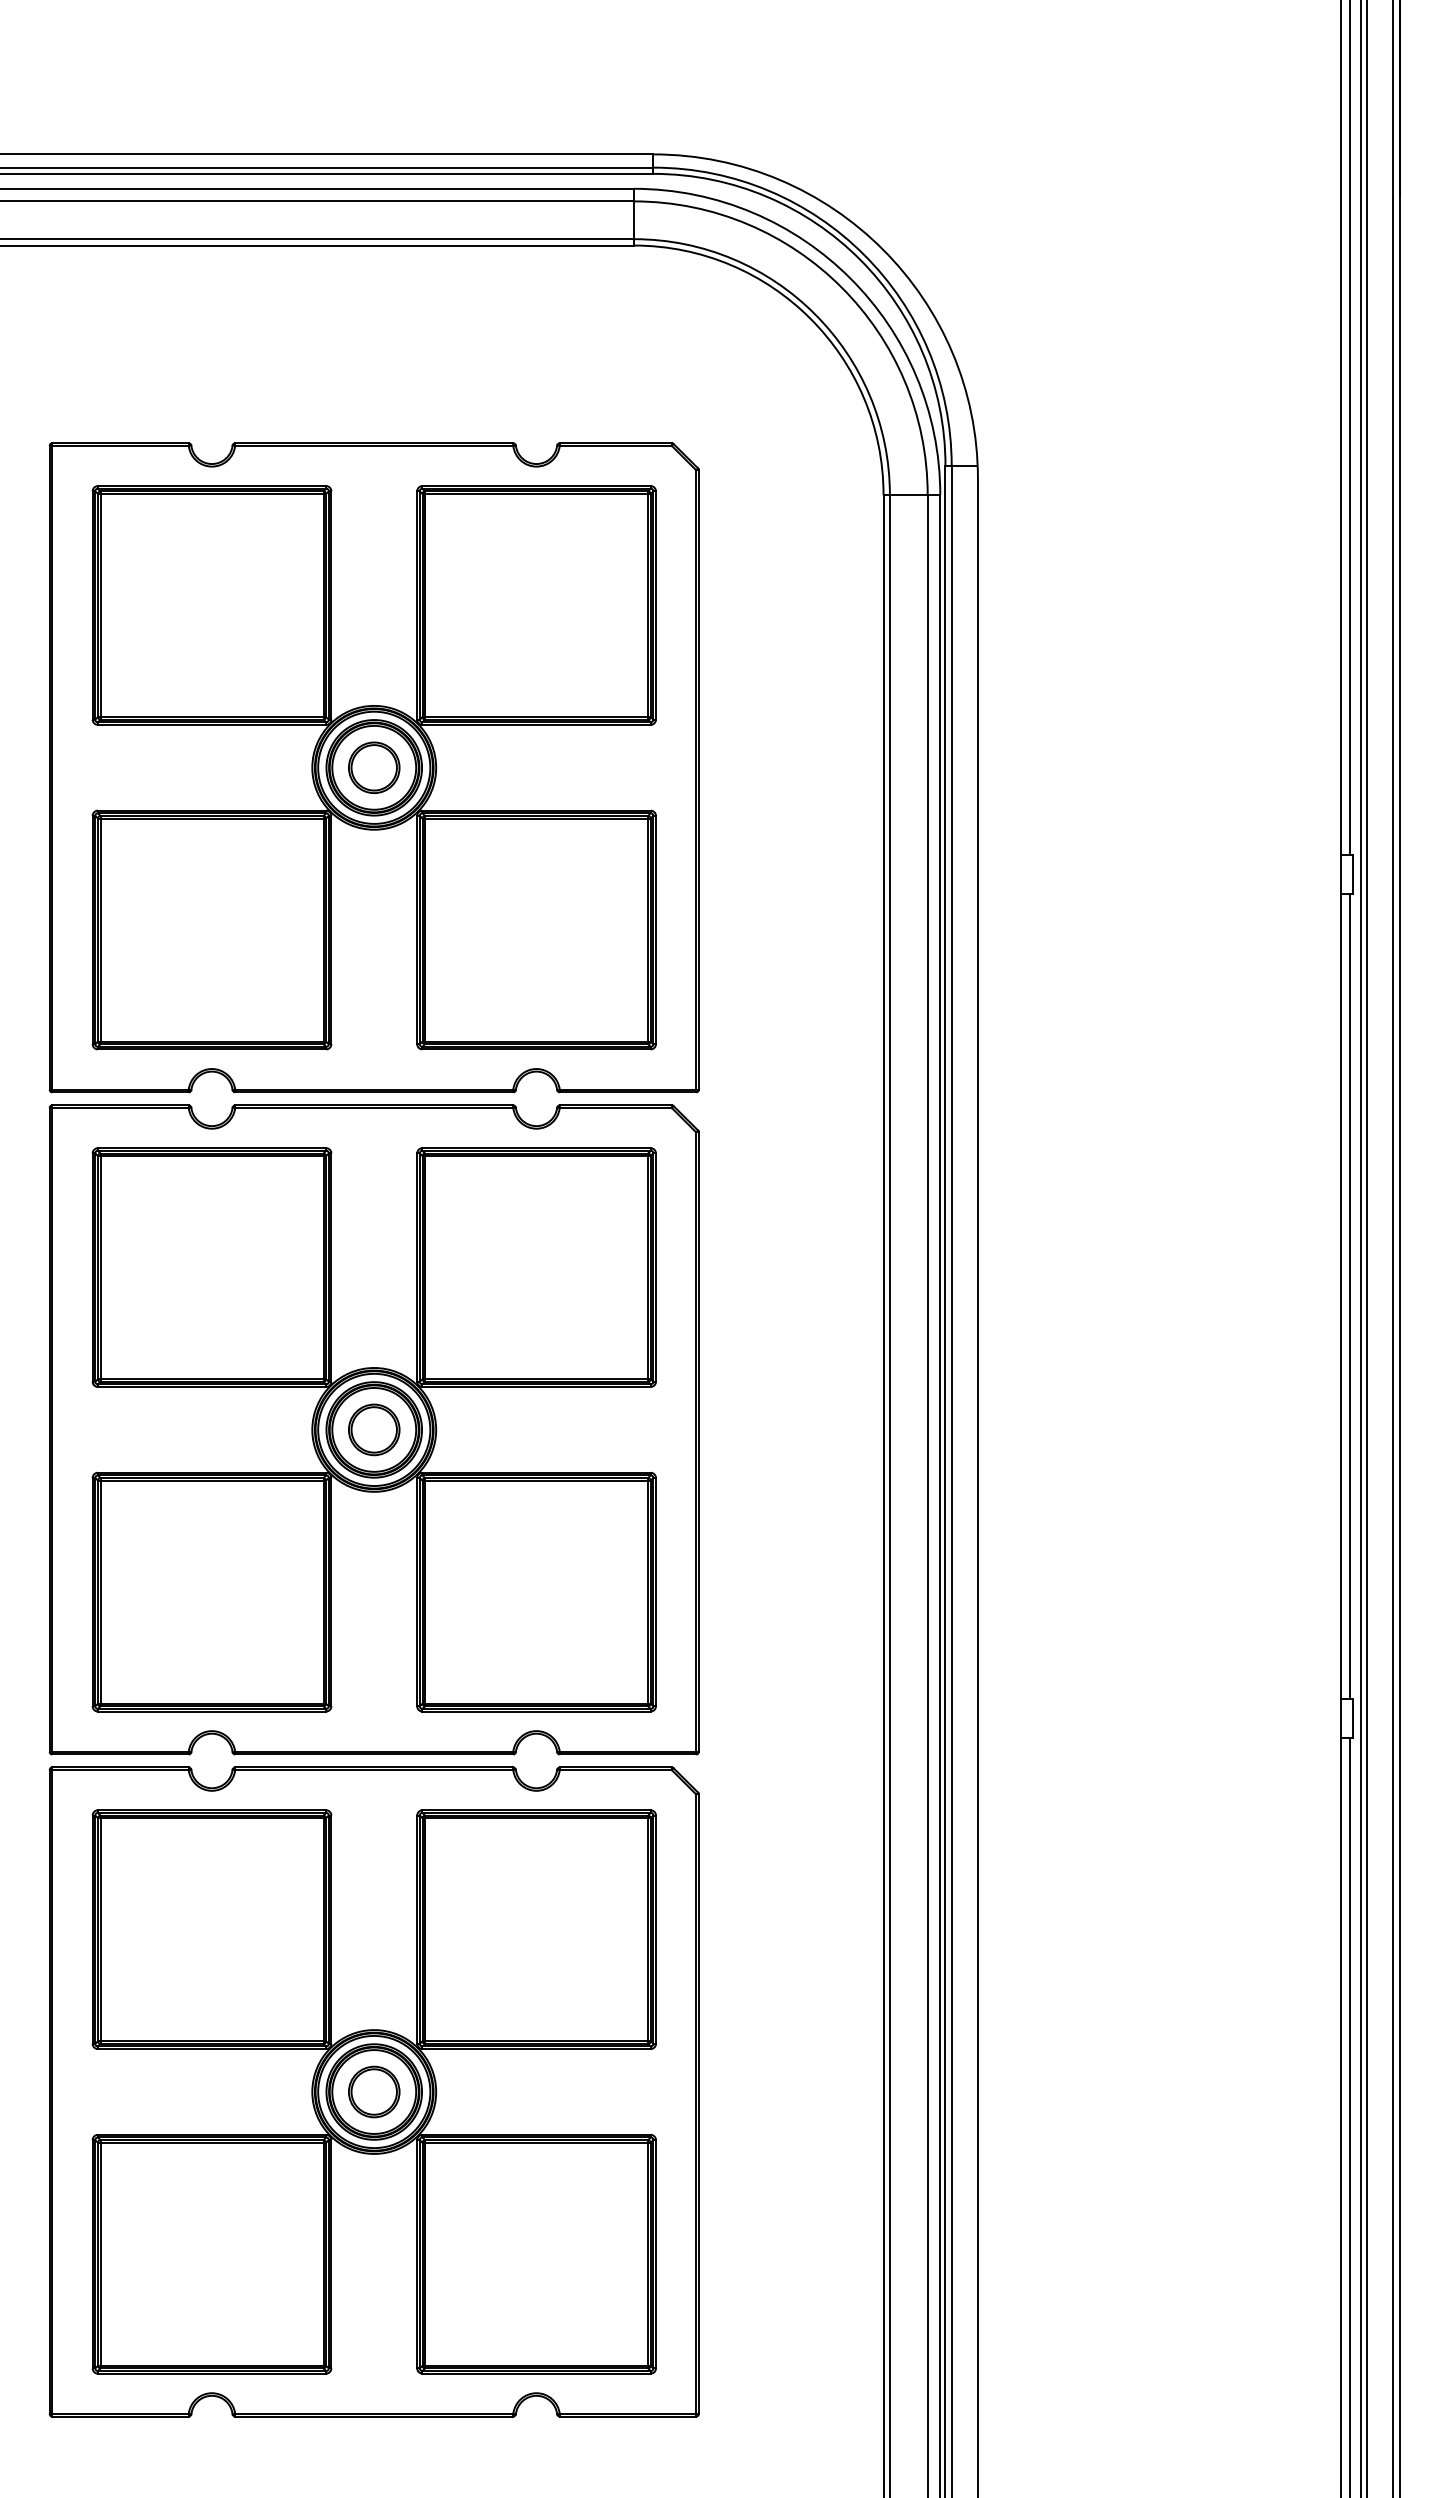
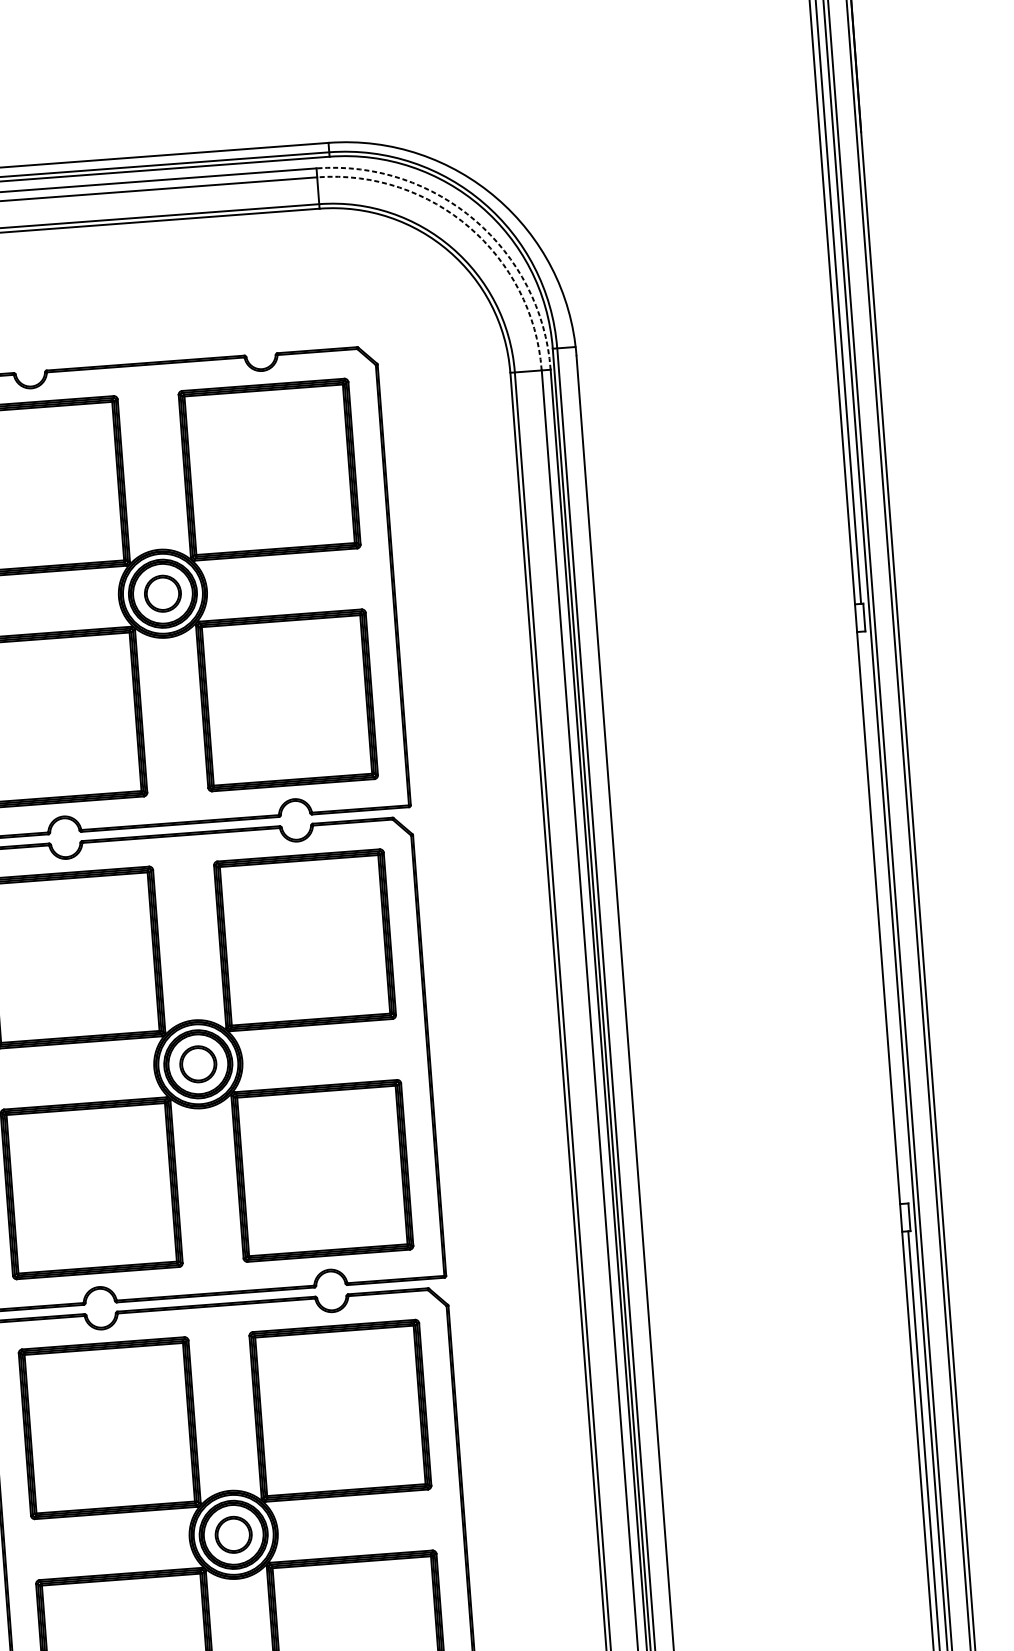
arc: (850, 278) -> (475, 220), solid -> dashed
arc: (841, 287) -> (469, 227), solid -> dashed
line: (1350, 1296) -> (885, 917), removed

